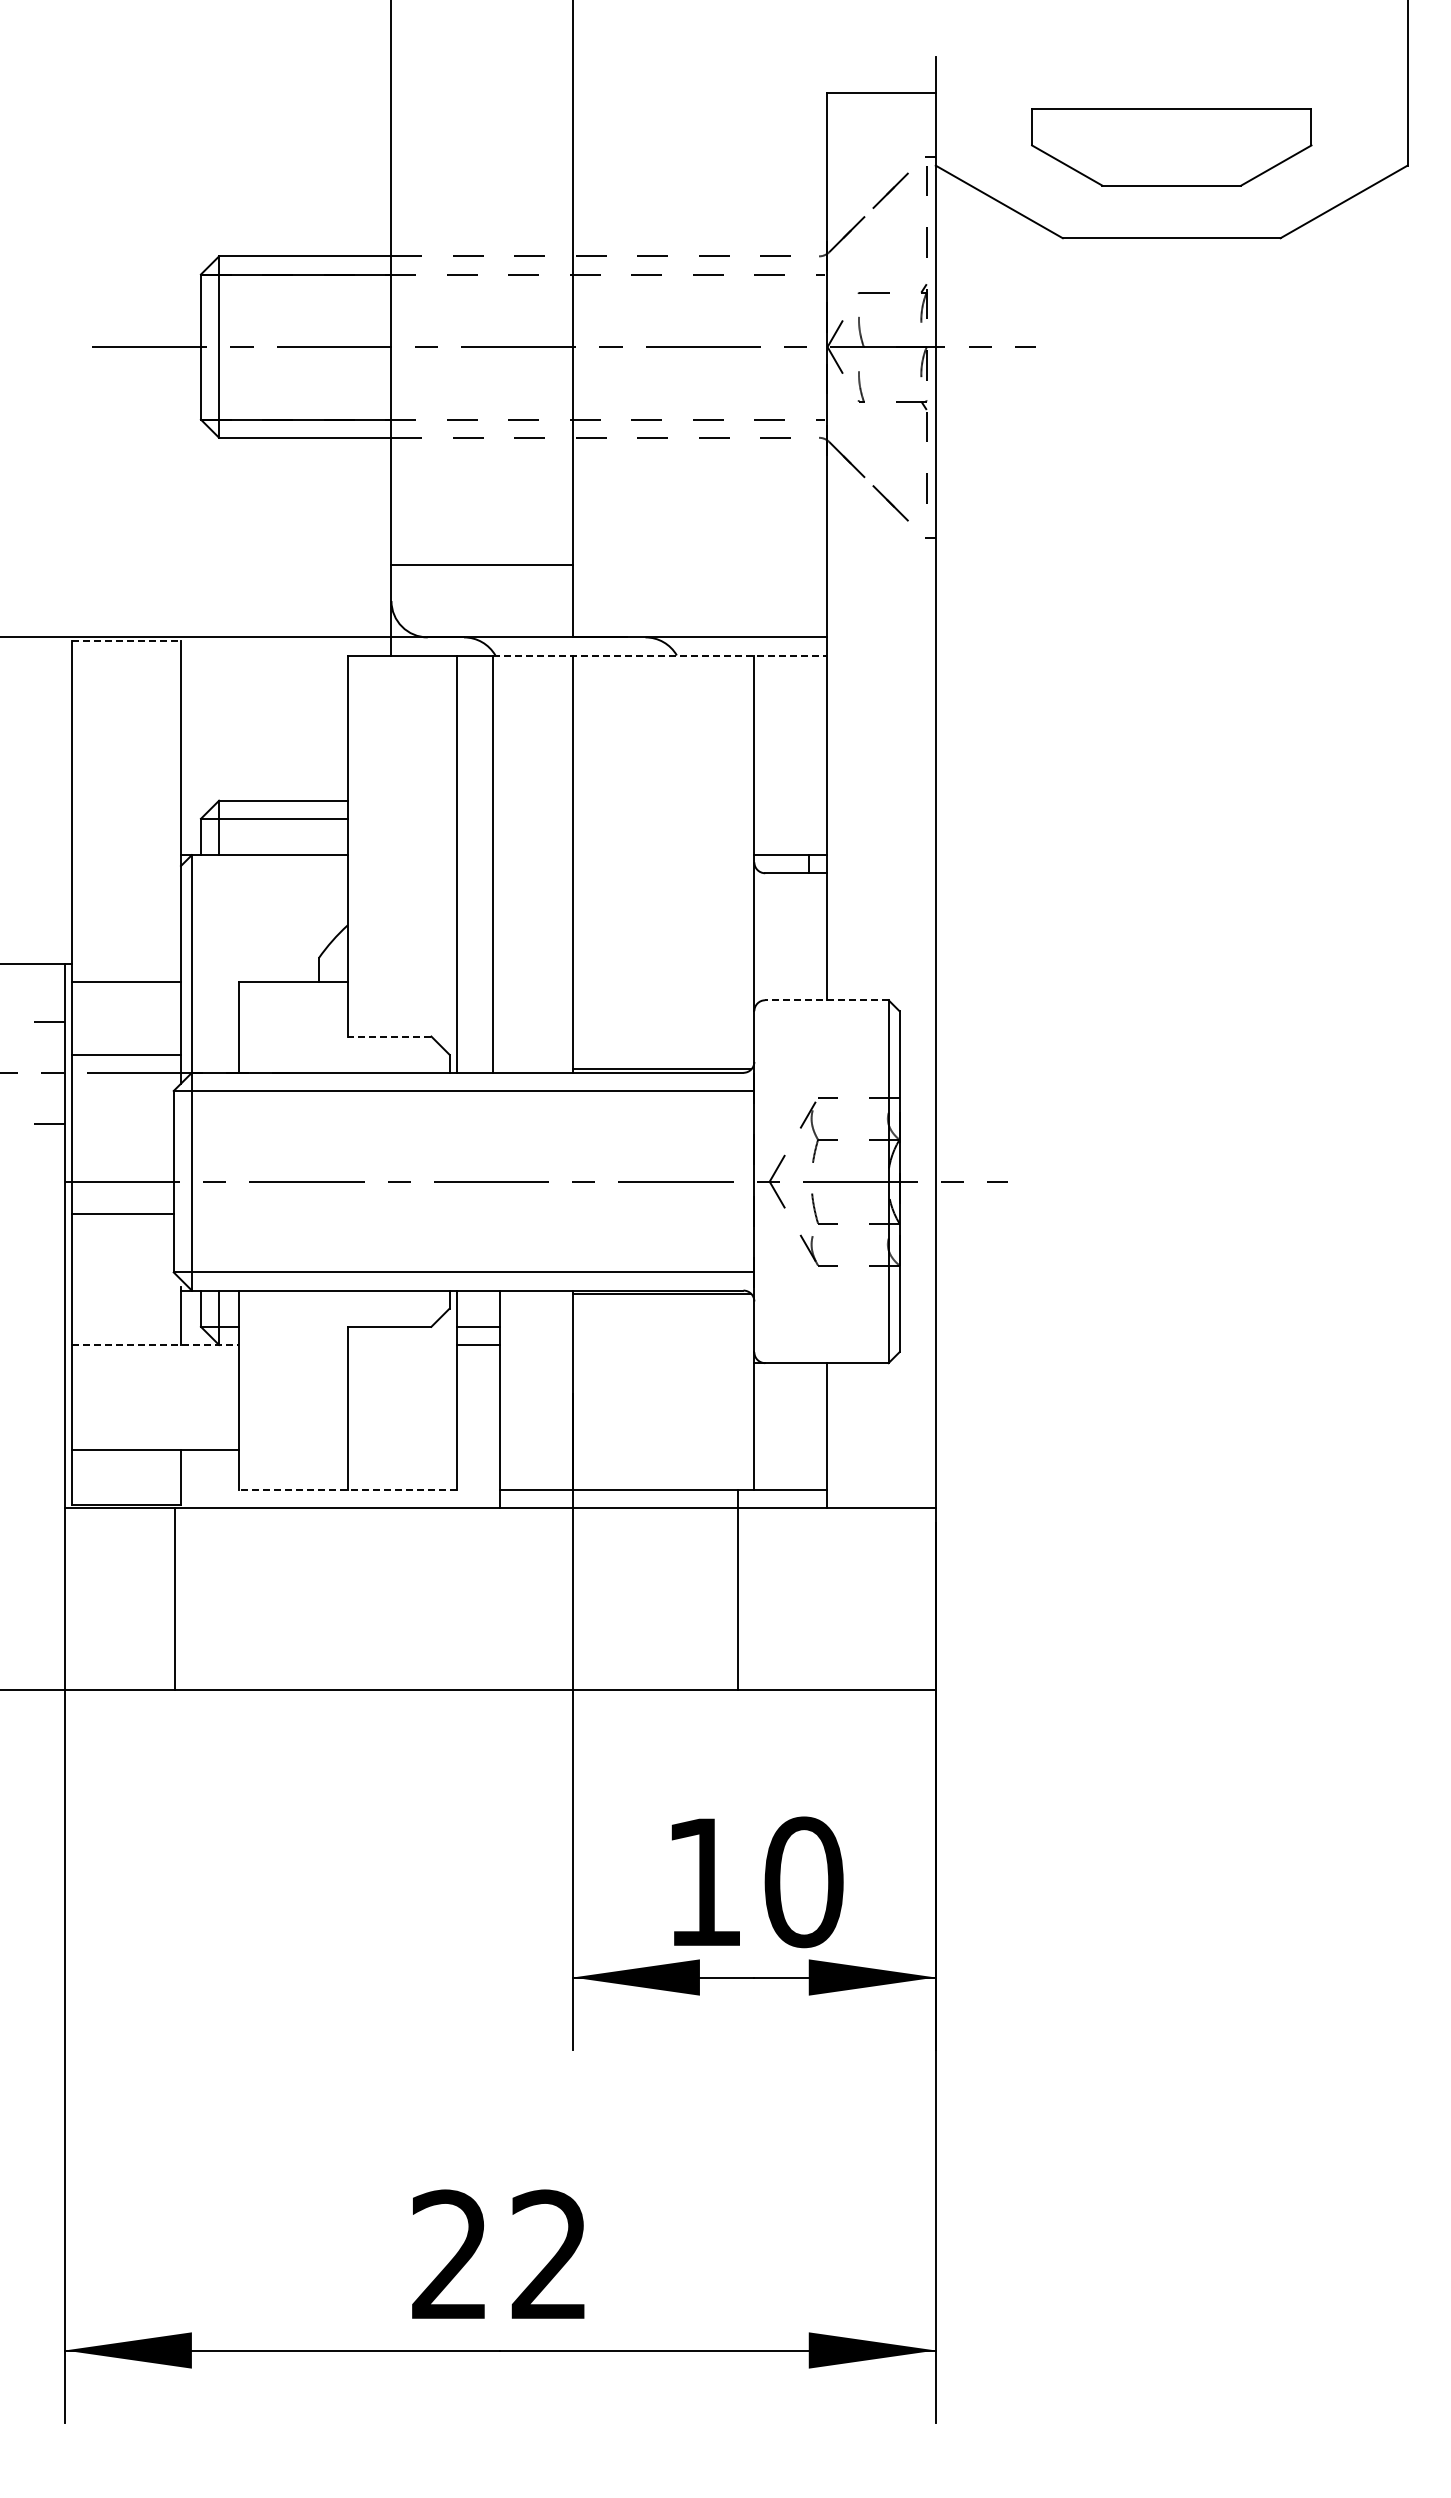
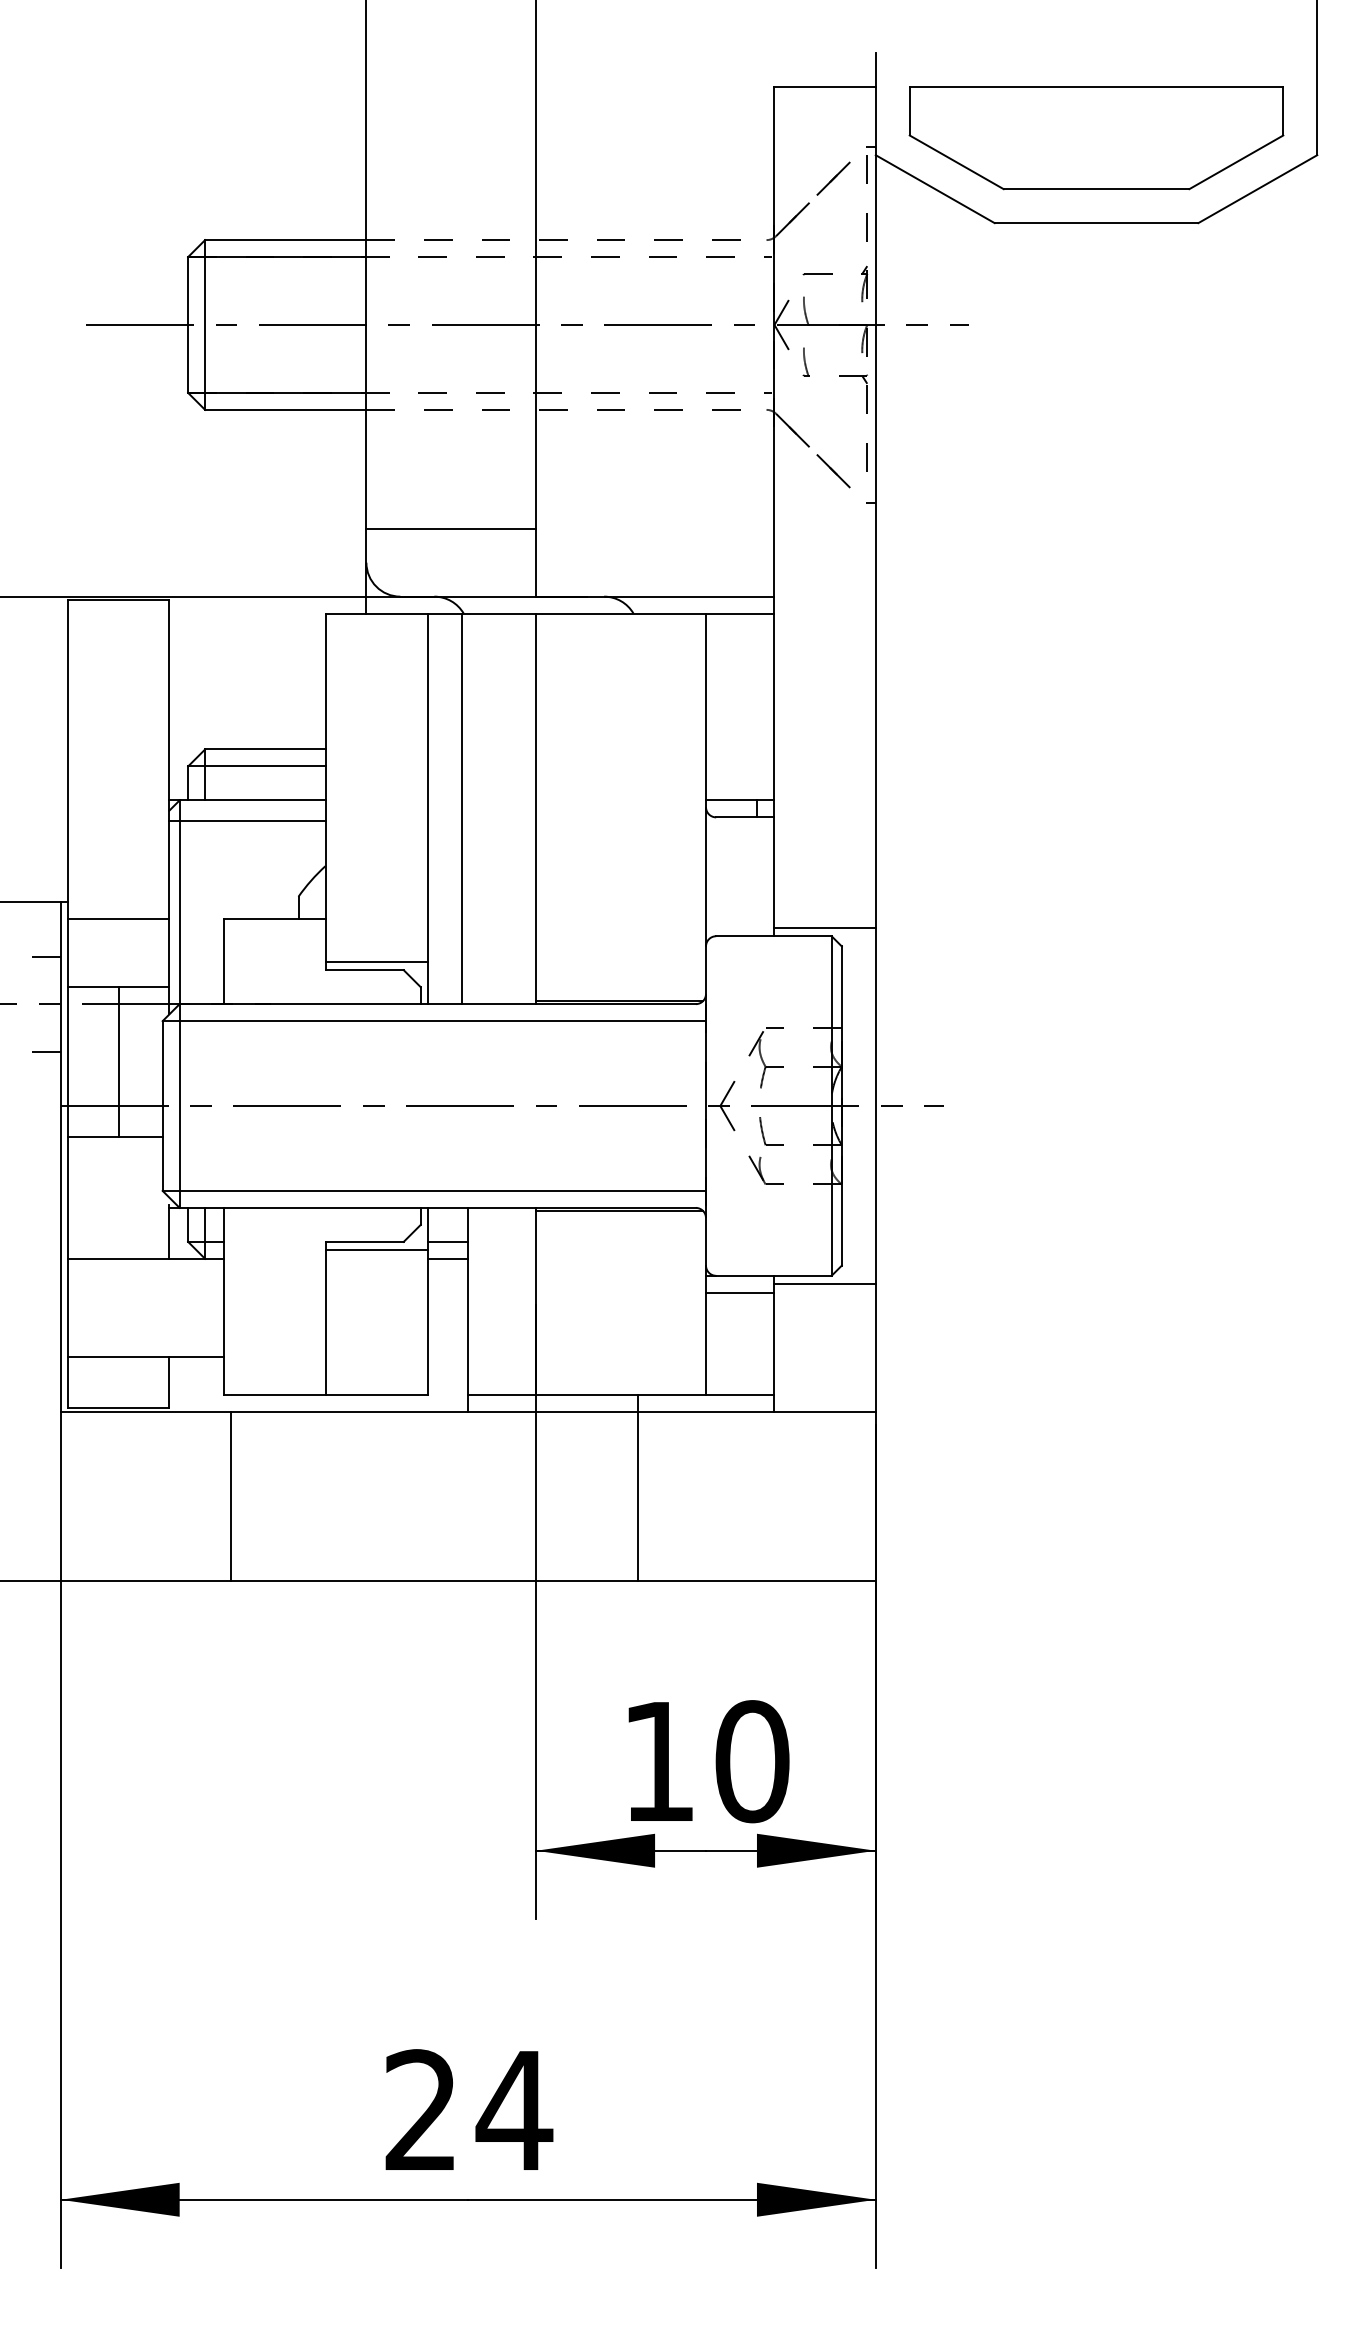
part: (1171, 147) -> (1096, 138), size x1.43
line: (127, 641) -> (119, 600), dashed -> solid
line: (660, 655) -> (618, 613), dashed -> solid
line: (264, 877) -> (247, 821), added
line: (880, 991) -> (824, 928), added
line: (826, 1000) -> (773, 936), dashed -> solid
line: (401, 1027) -> (375, 961), added
line: (389, 1036) -> (364, 970), dashed -> solid
line: (126, 1134) -> (118, 1061), added
line: (401, 1335) -> (375, 1249), added
line: (156, 1345) -> (146, 1259), dashed -> solid
line: (880, 1372) -> (824, 1284), added
line: (790, 1381) -> (739, 1292), added
line: (347, 1490) -> (325, 1394), dashed -> solid
line: (737, 1589) -> (637, 1487), moved
line: (175, 1598) -> (230, 1496), moved
text: (549, 2253) -> (514, 2109), 22 -> 24

